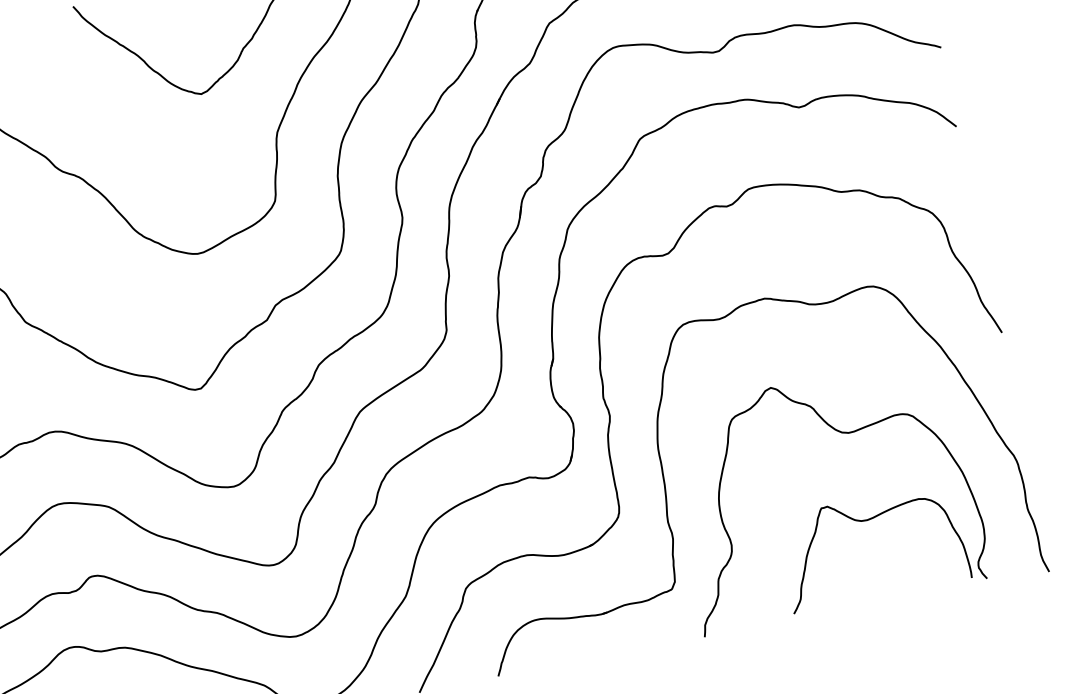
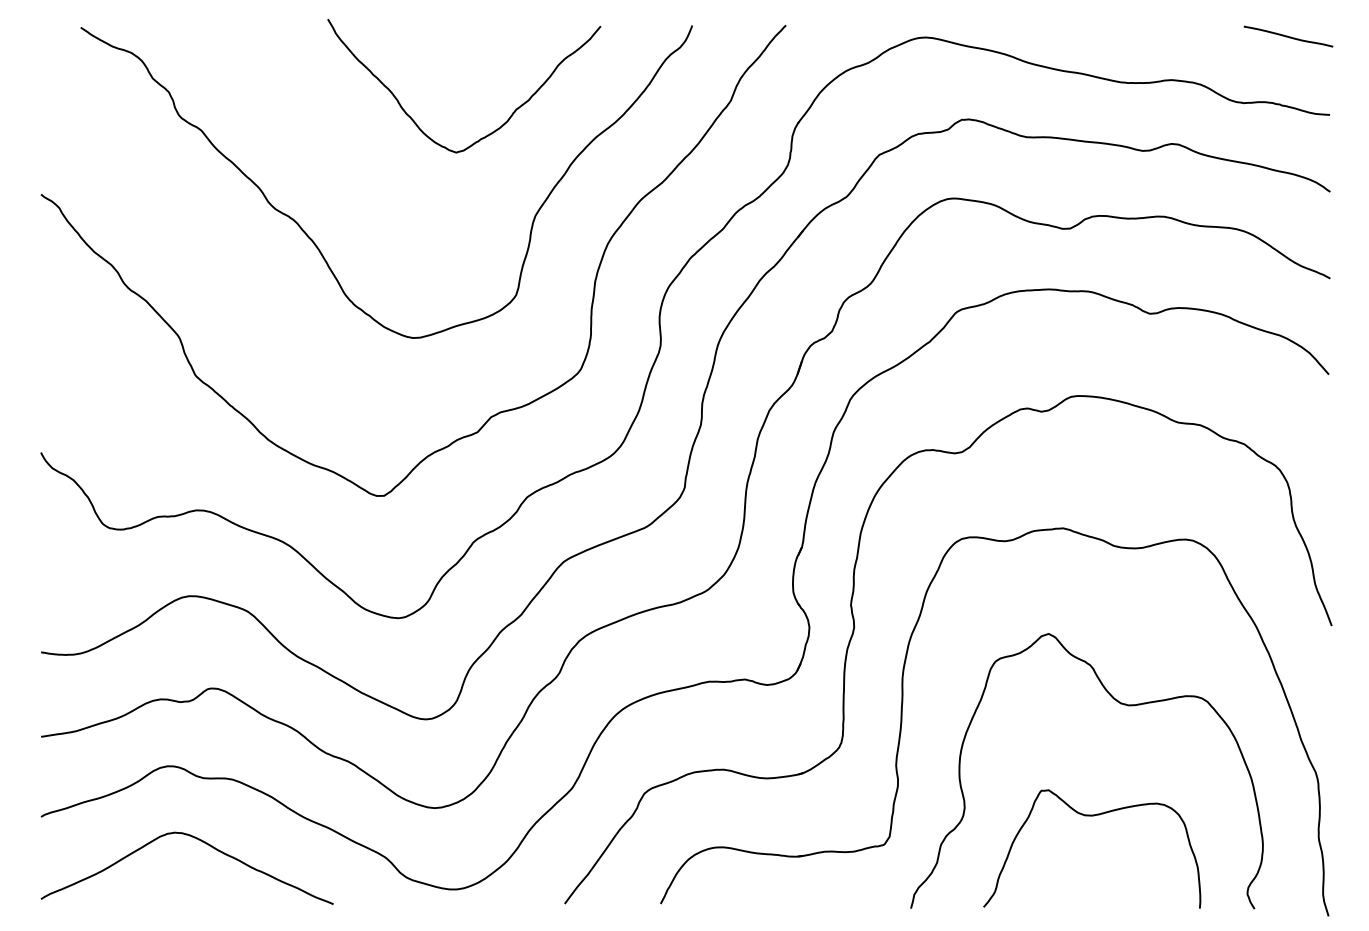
curve: (867, 520) -> (1092, 816), moved

